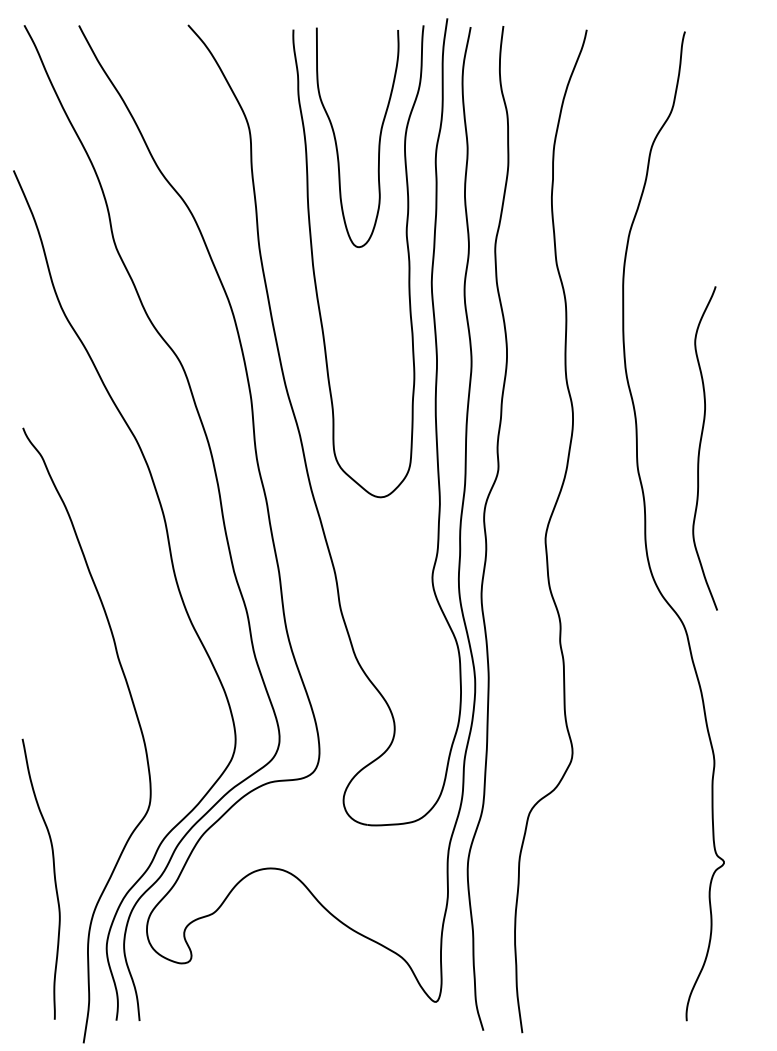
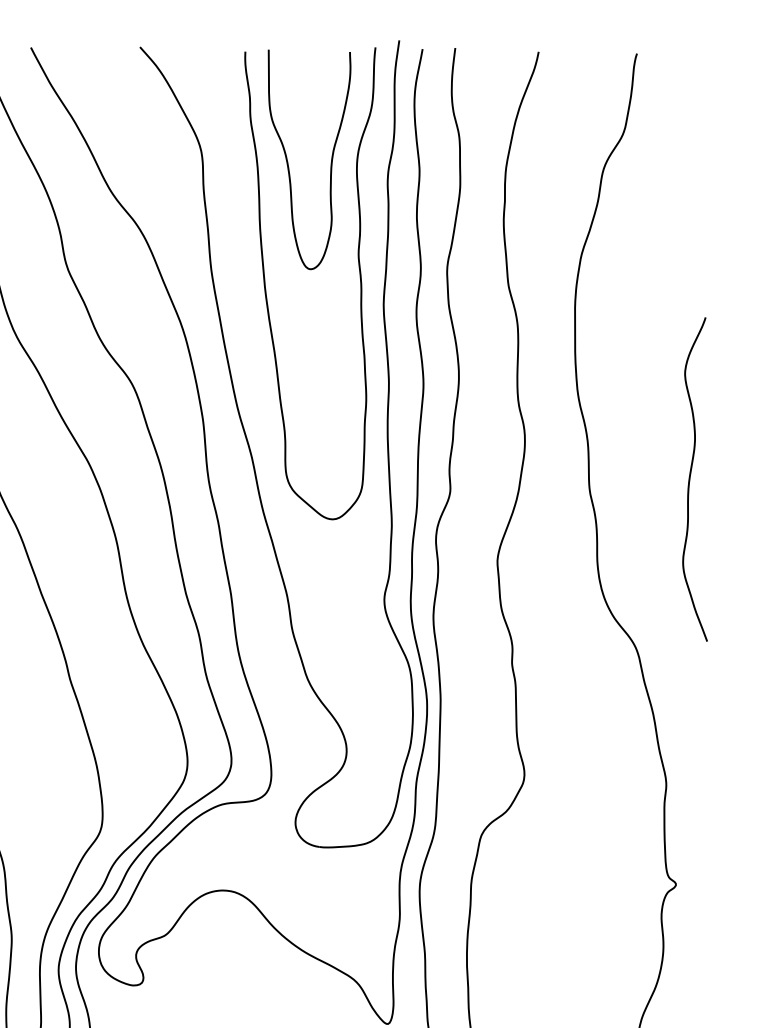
curve: (700, 448) -> (690, 479), moved

